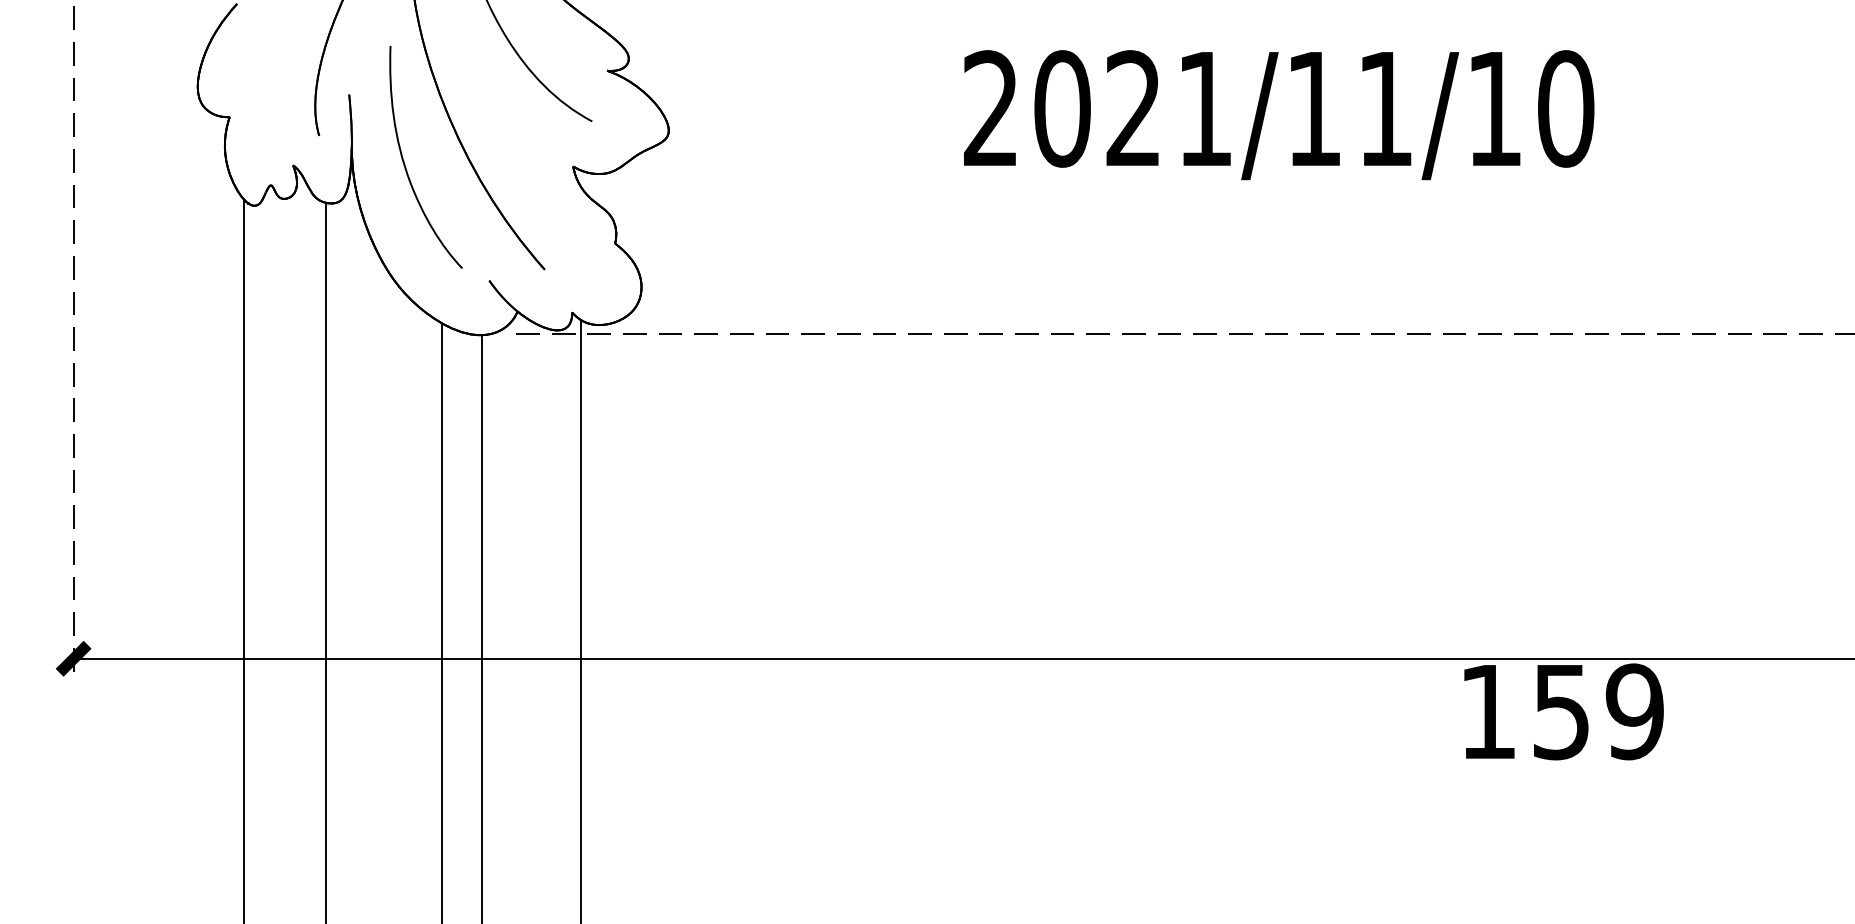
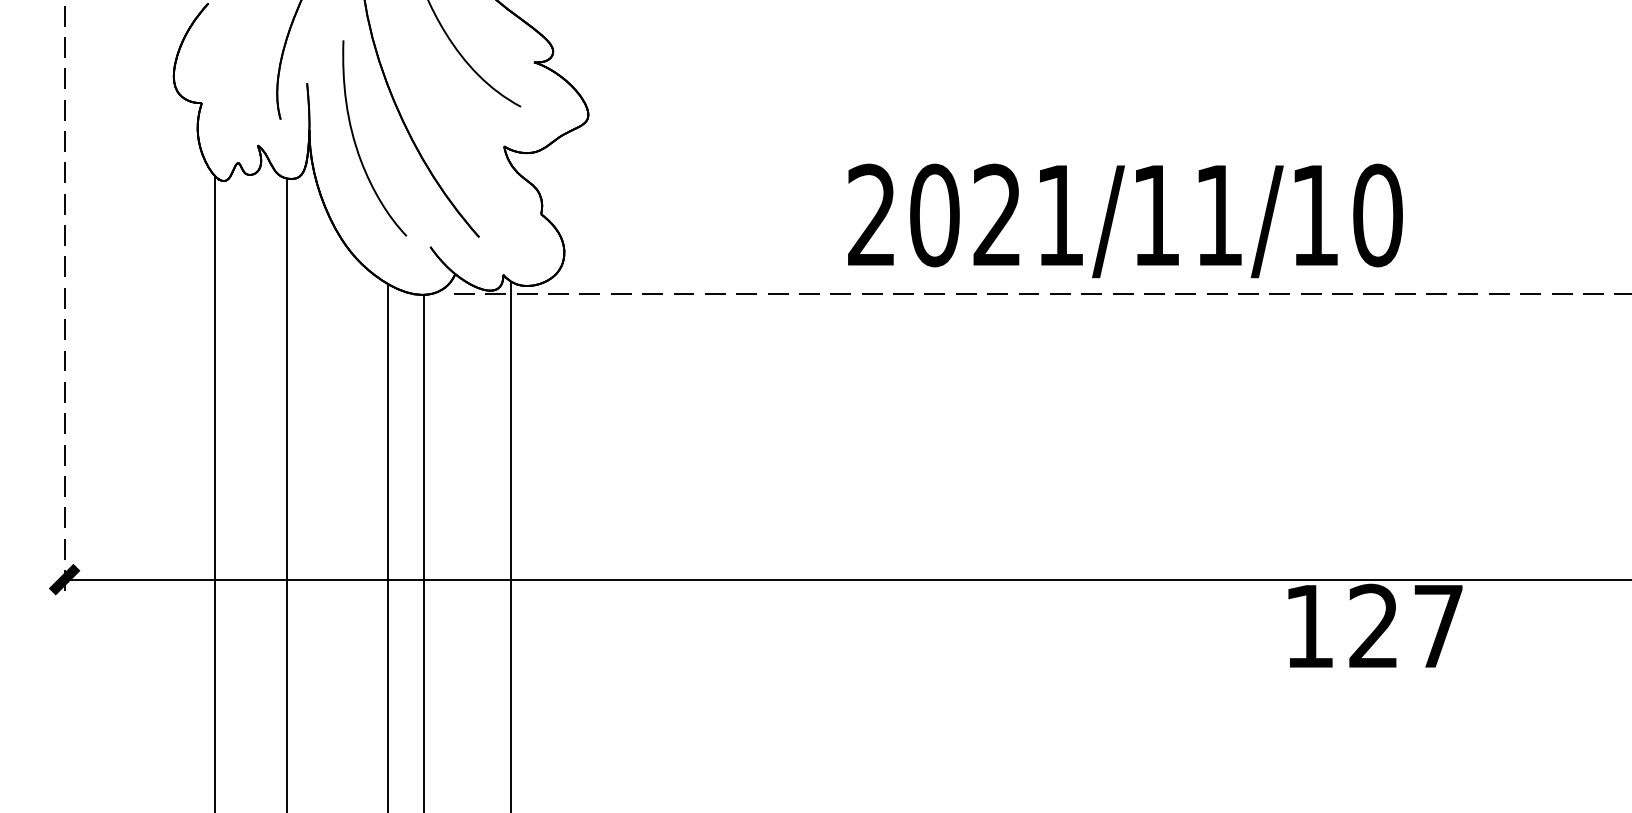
text: (1279, 115) -> (1125, 221), moved
text: (1598, 711) -> (1406, 626), 159 -> 127

